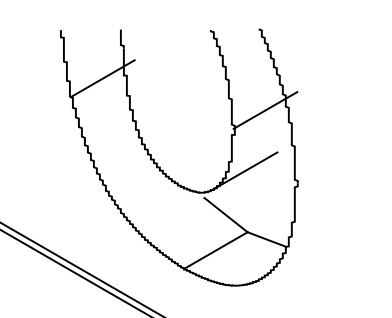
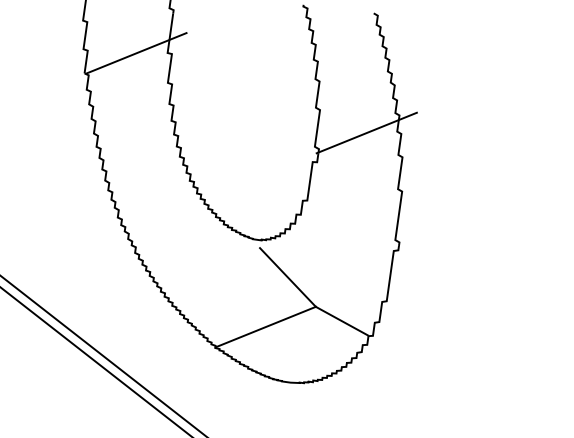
line: (245, 170) -> (325, 216), removed

